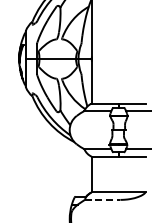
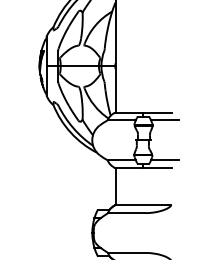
line: (103, 200) -> (127, 213), dashed -> solid

